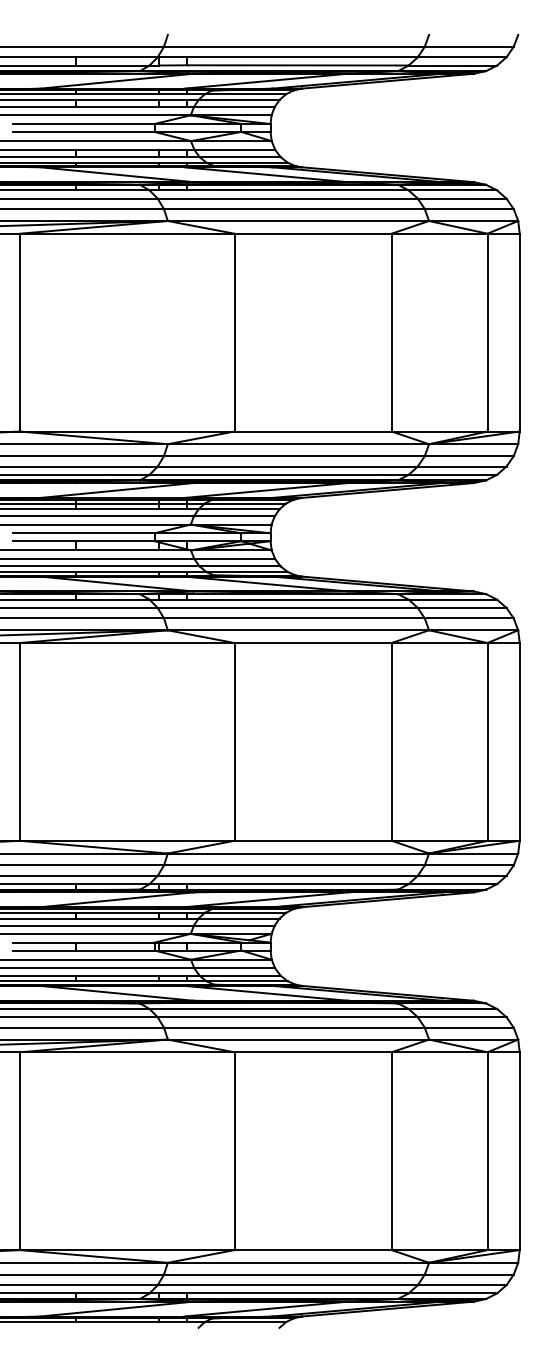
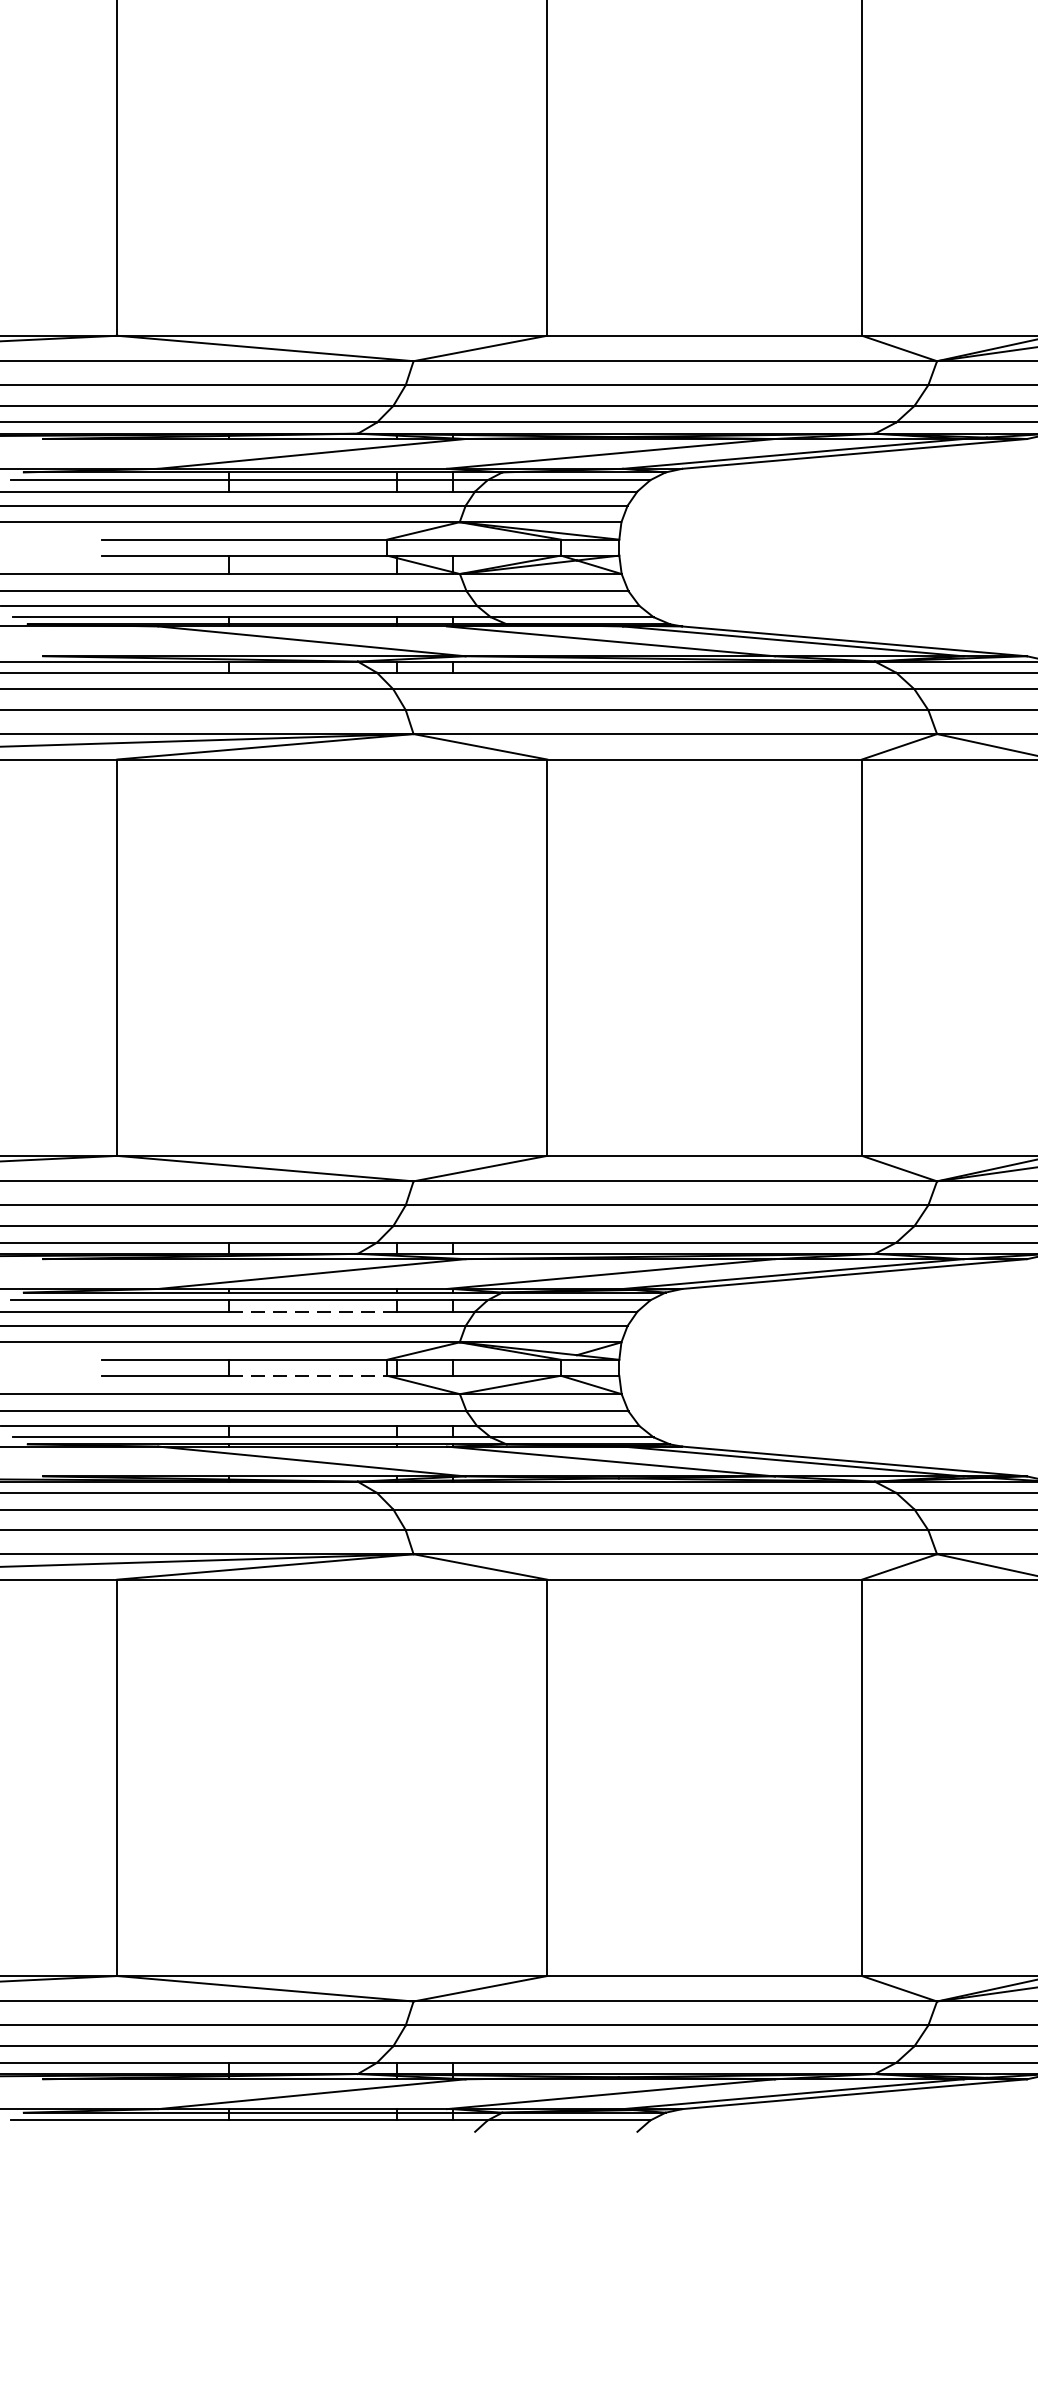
line: (117, 918) -> (312, 1311), solid -> dashed
line: (115, 950) -> (308, 1375), solid -> dashed

